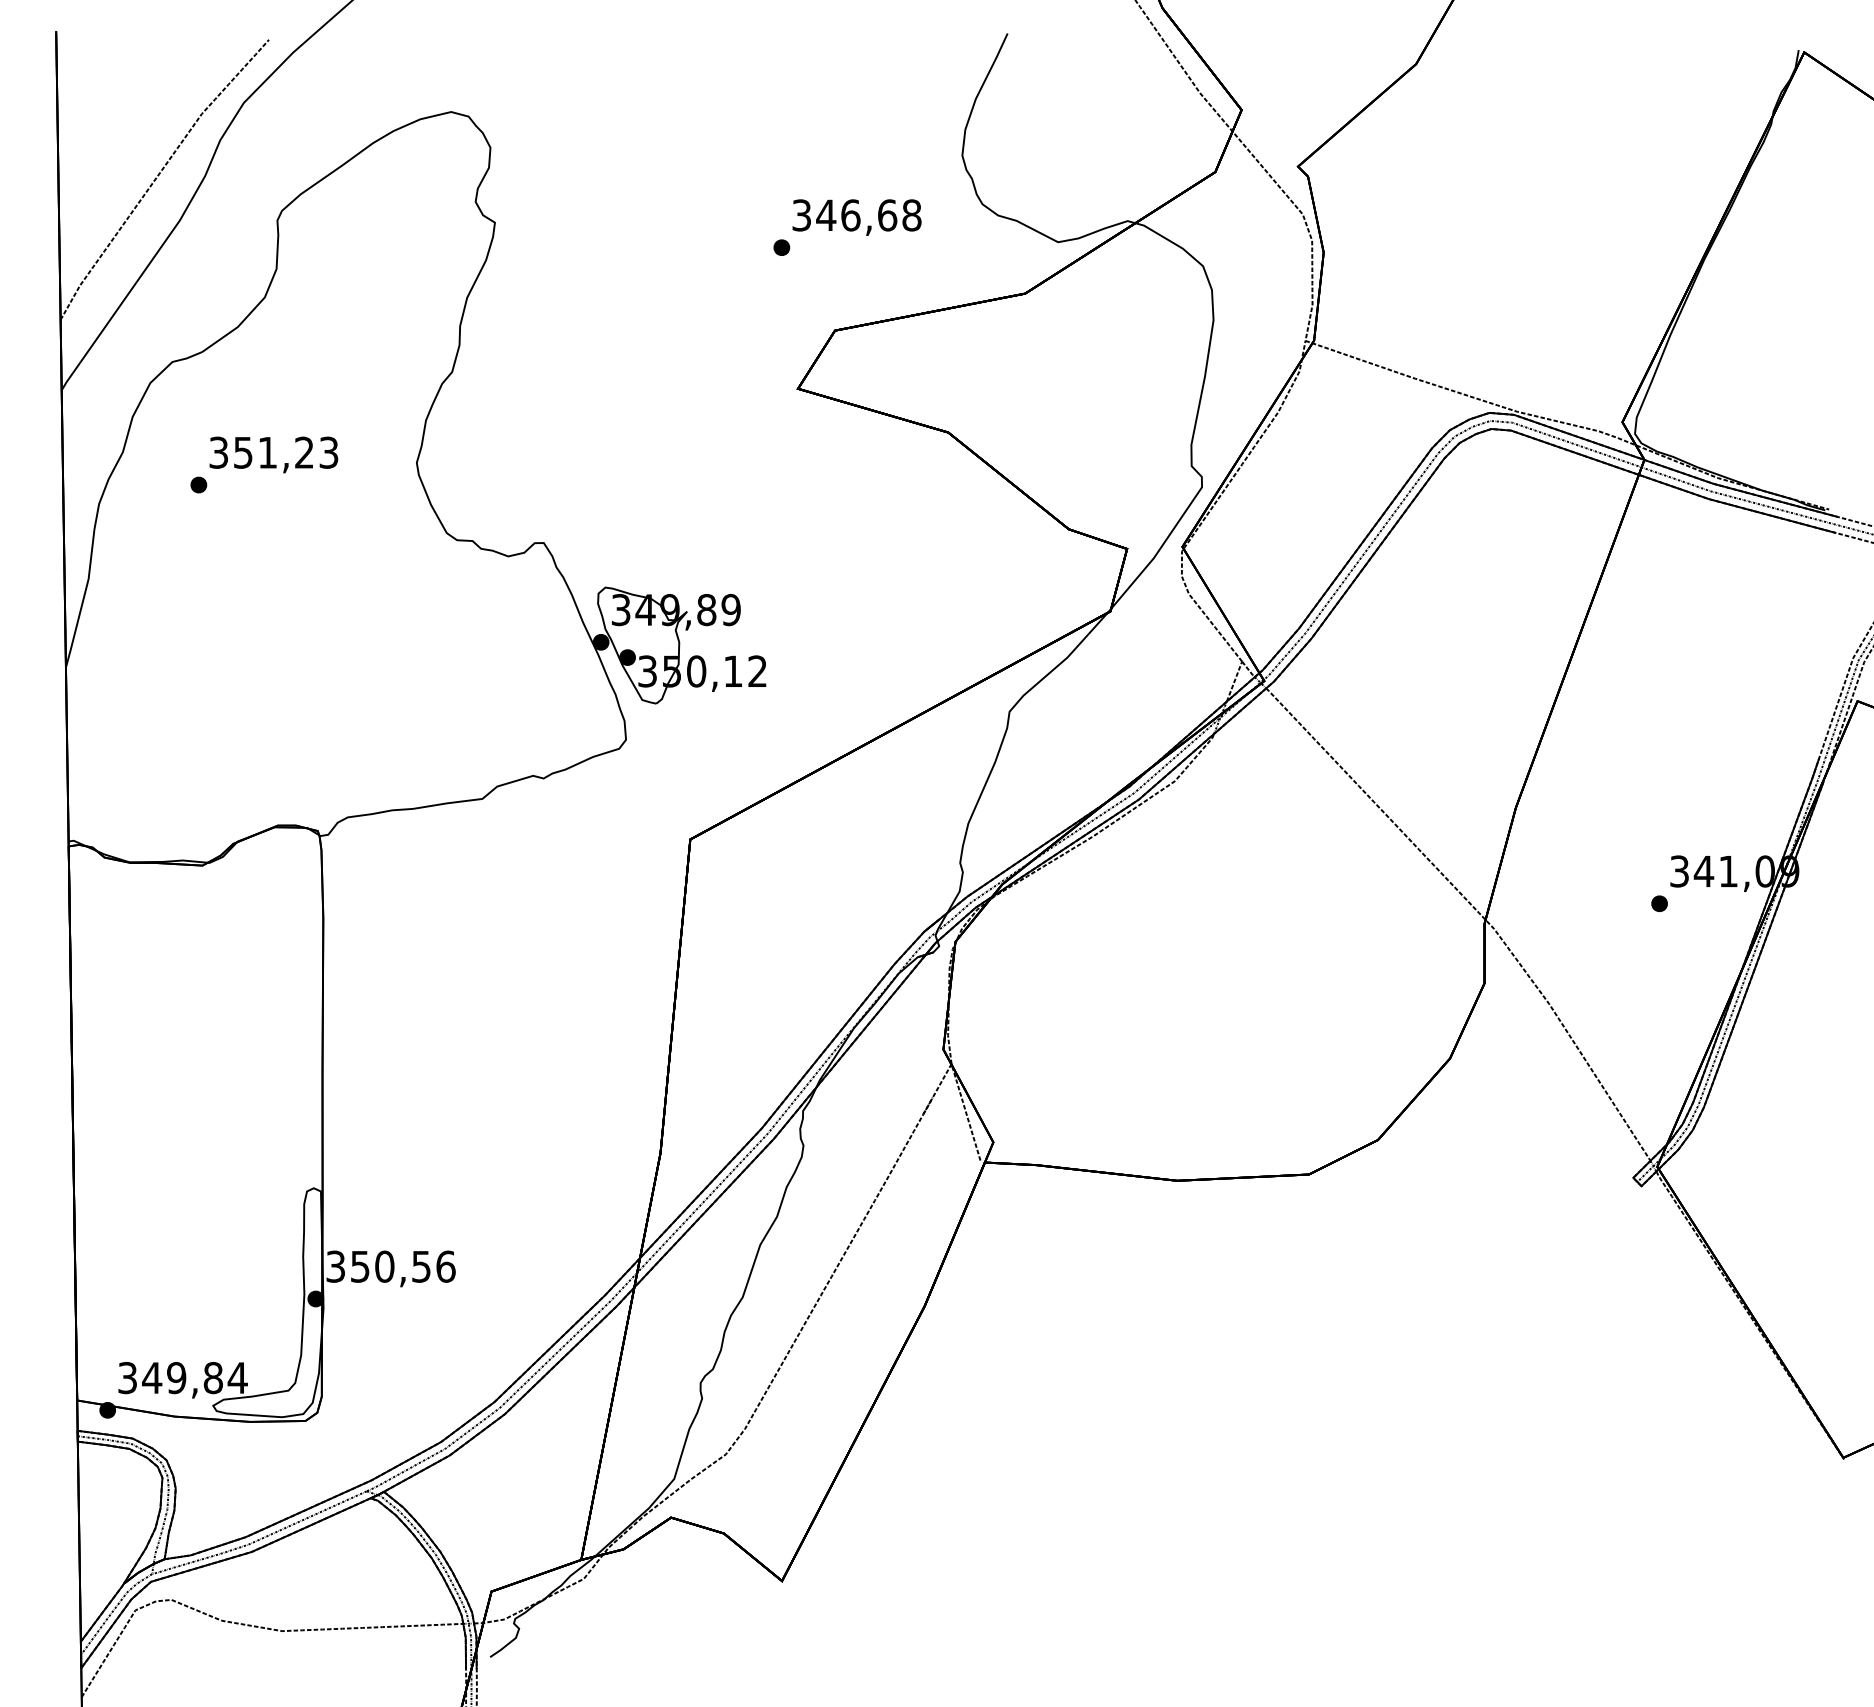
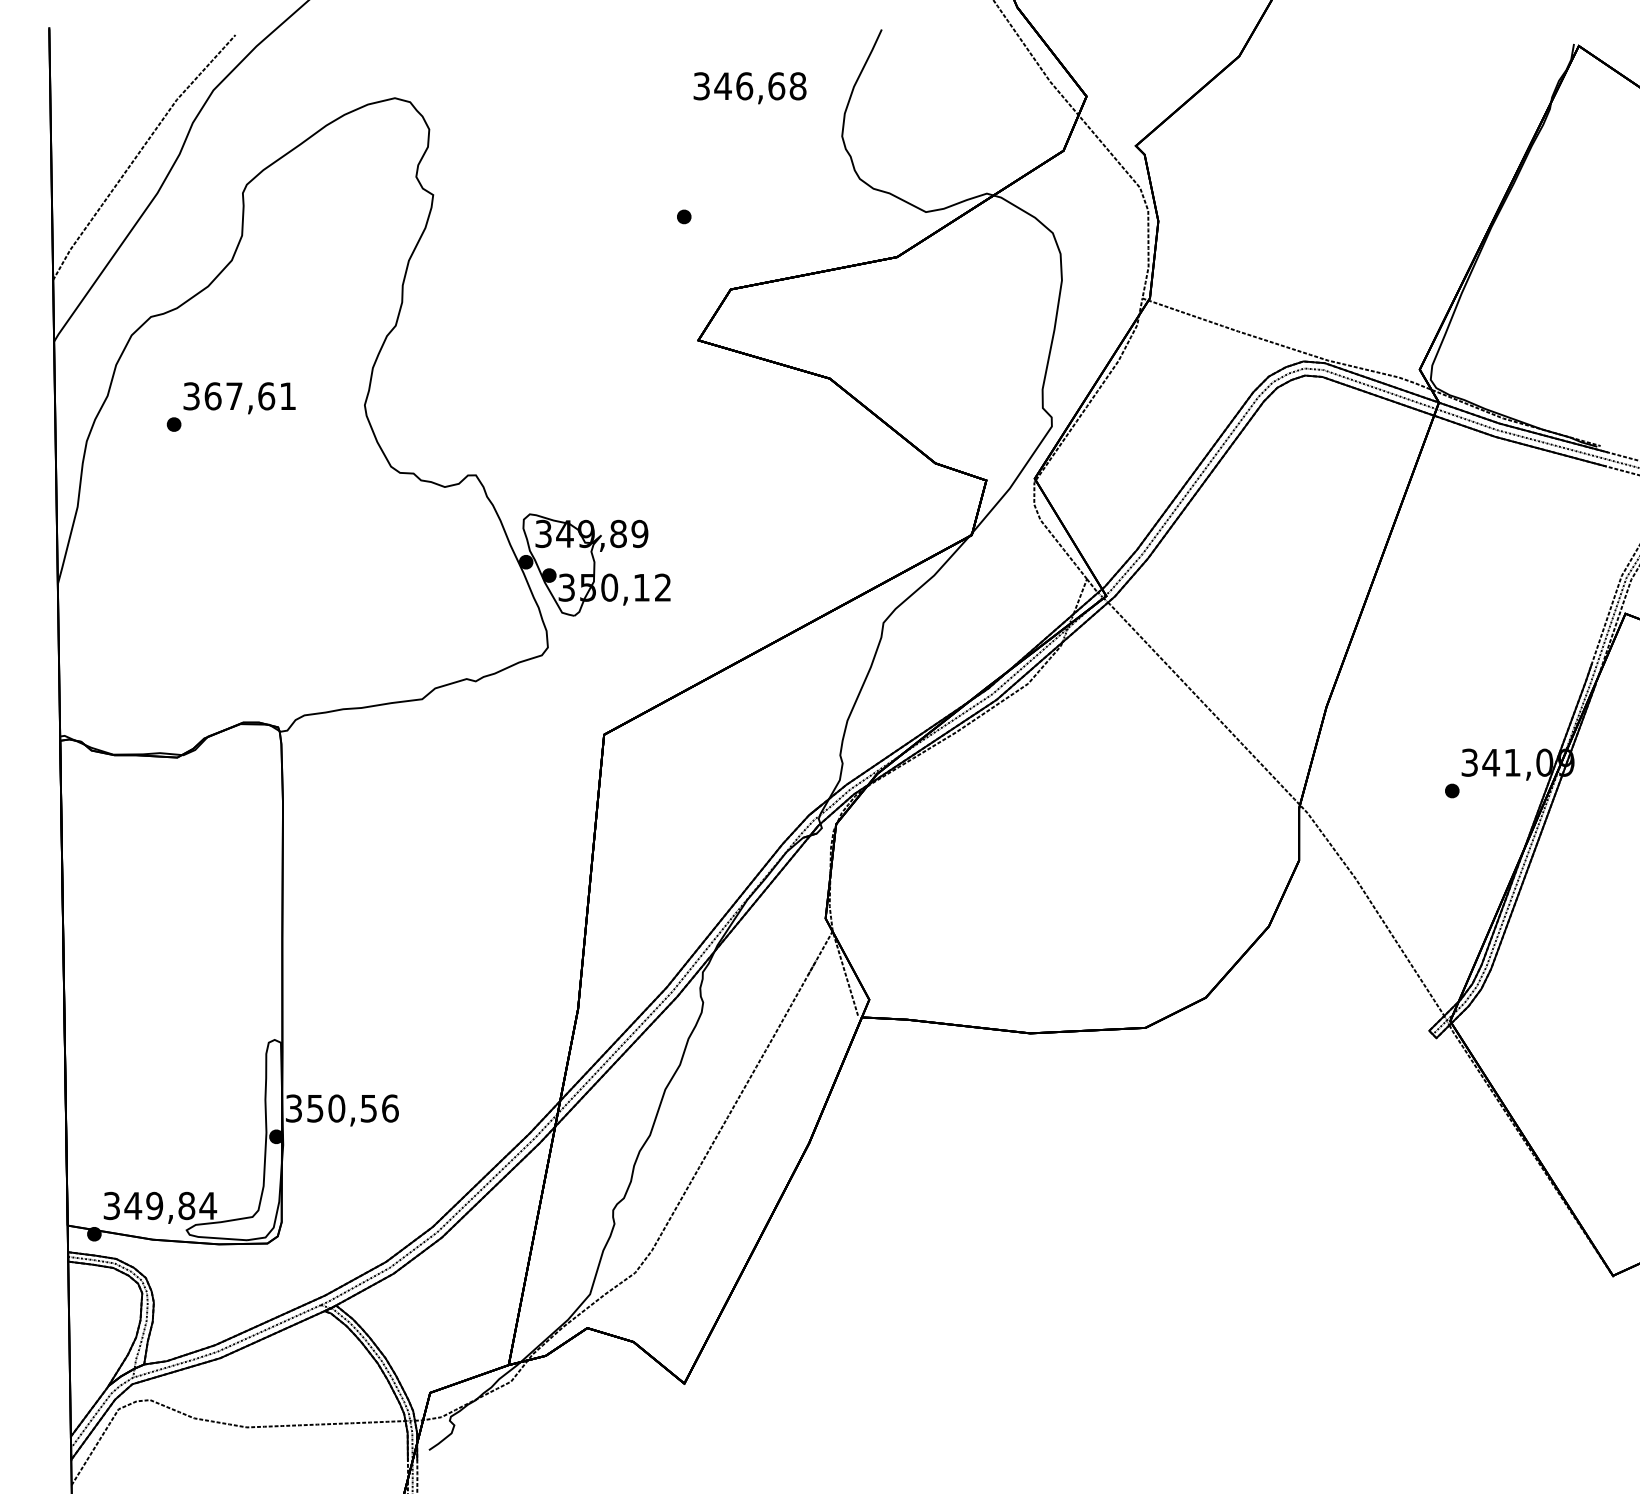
text: (856, 217) -> (749, 88), moved
text: (285, 452) -> (249, 396), 351,23 -> 367,61

